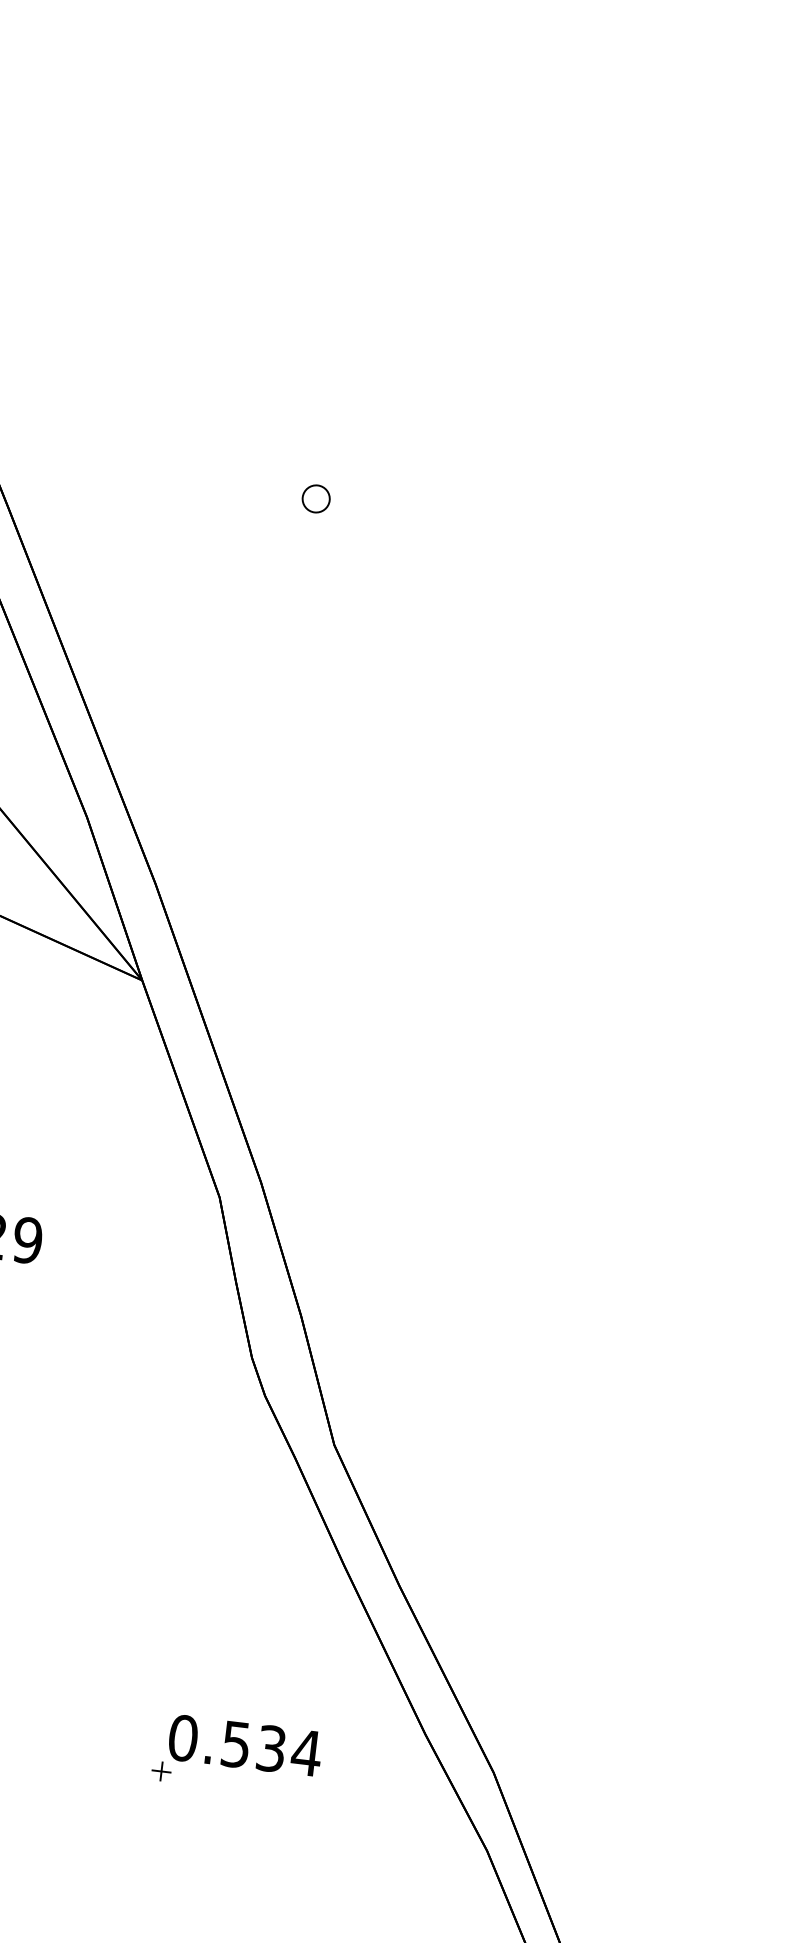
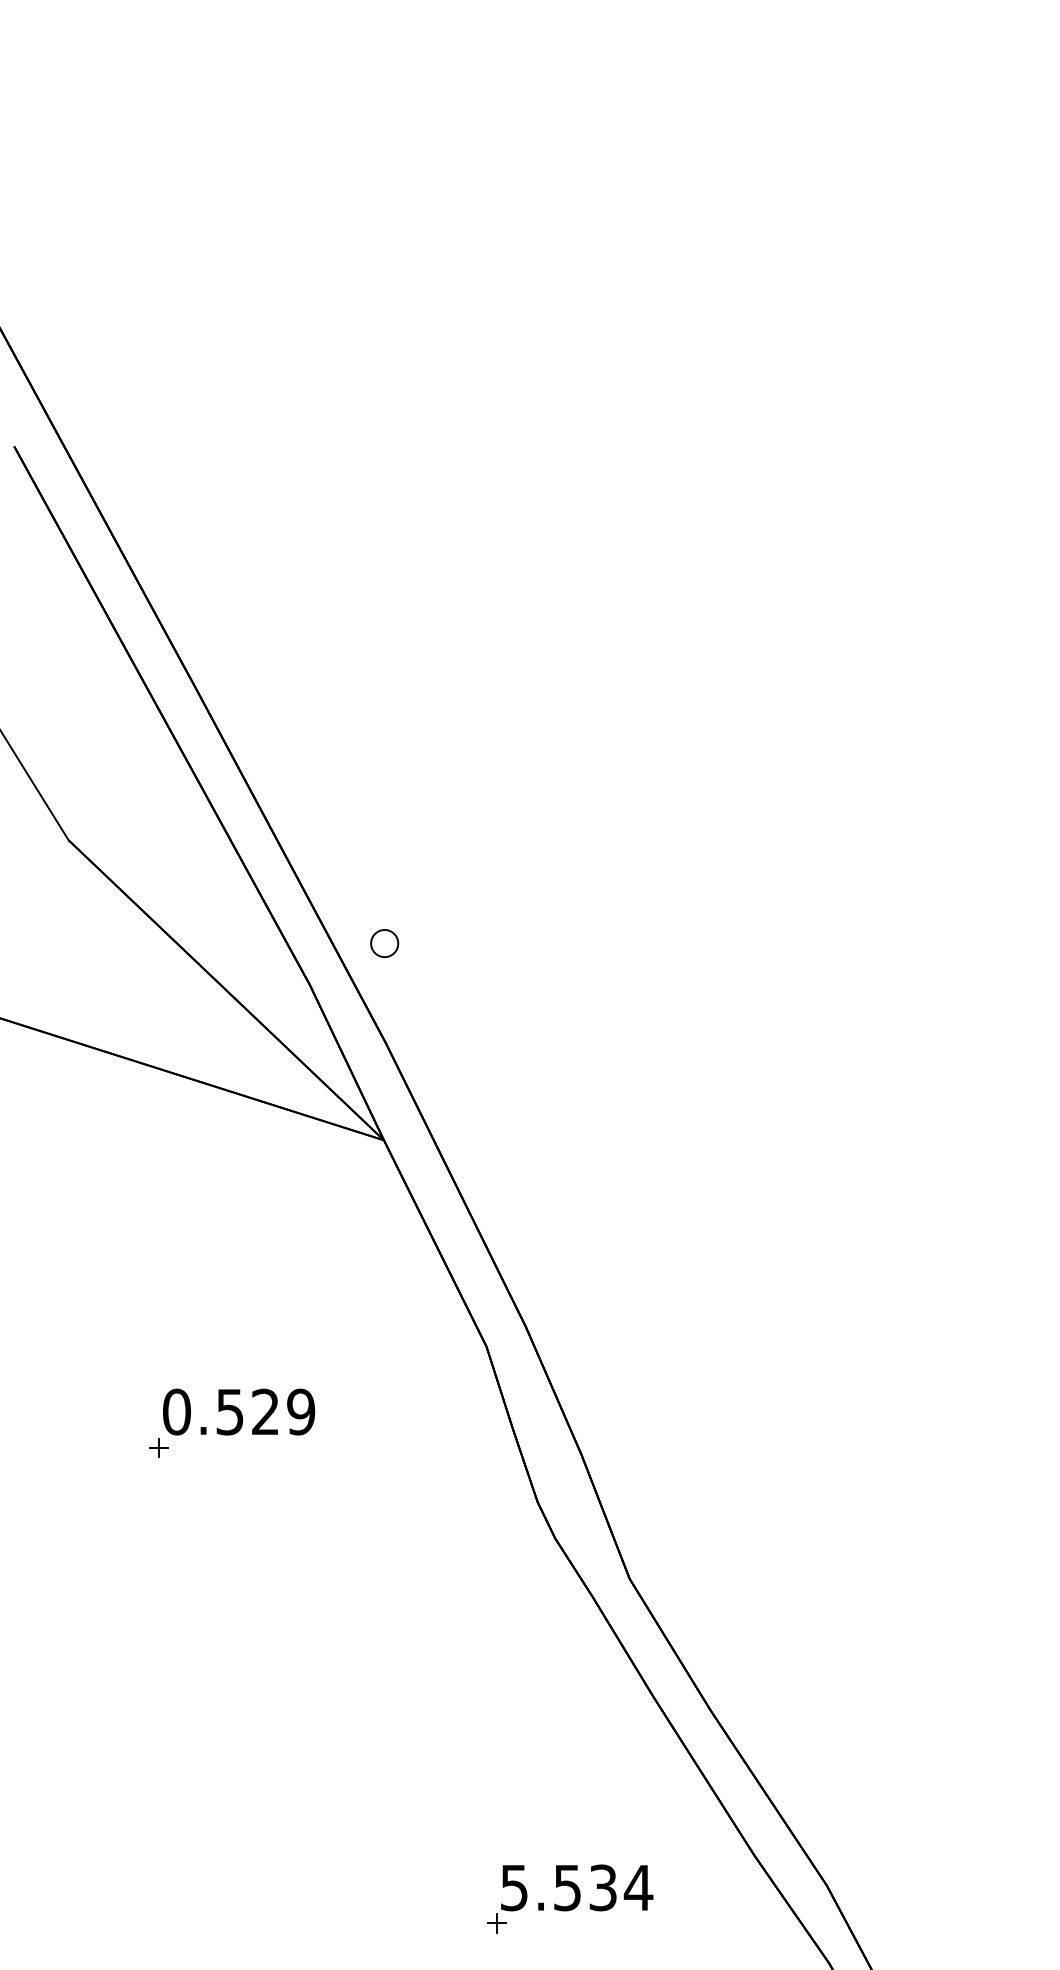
part: (316, 498) -> (384, 943), moved
text: (183, 1737) -> (514, 1887), 0.534 -> 5.534

